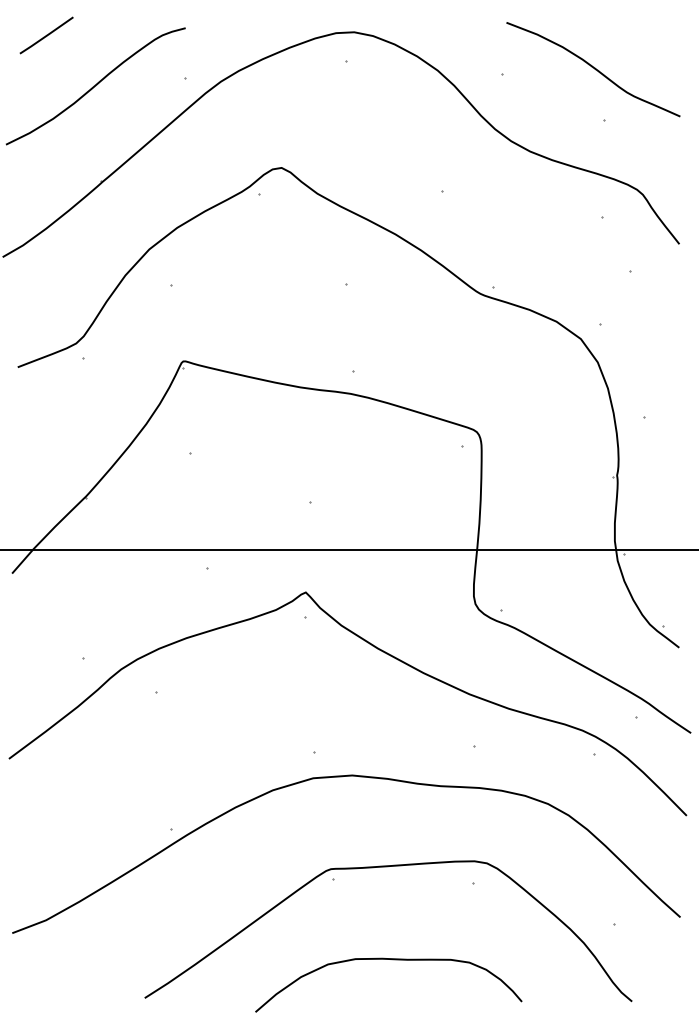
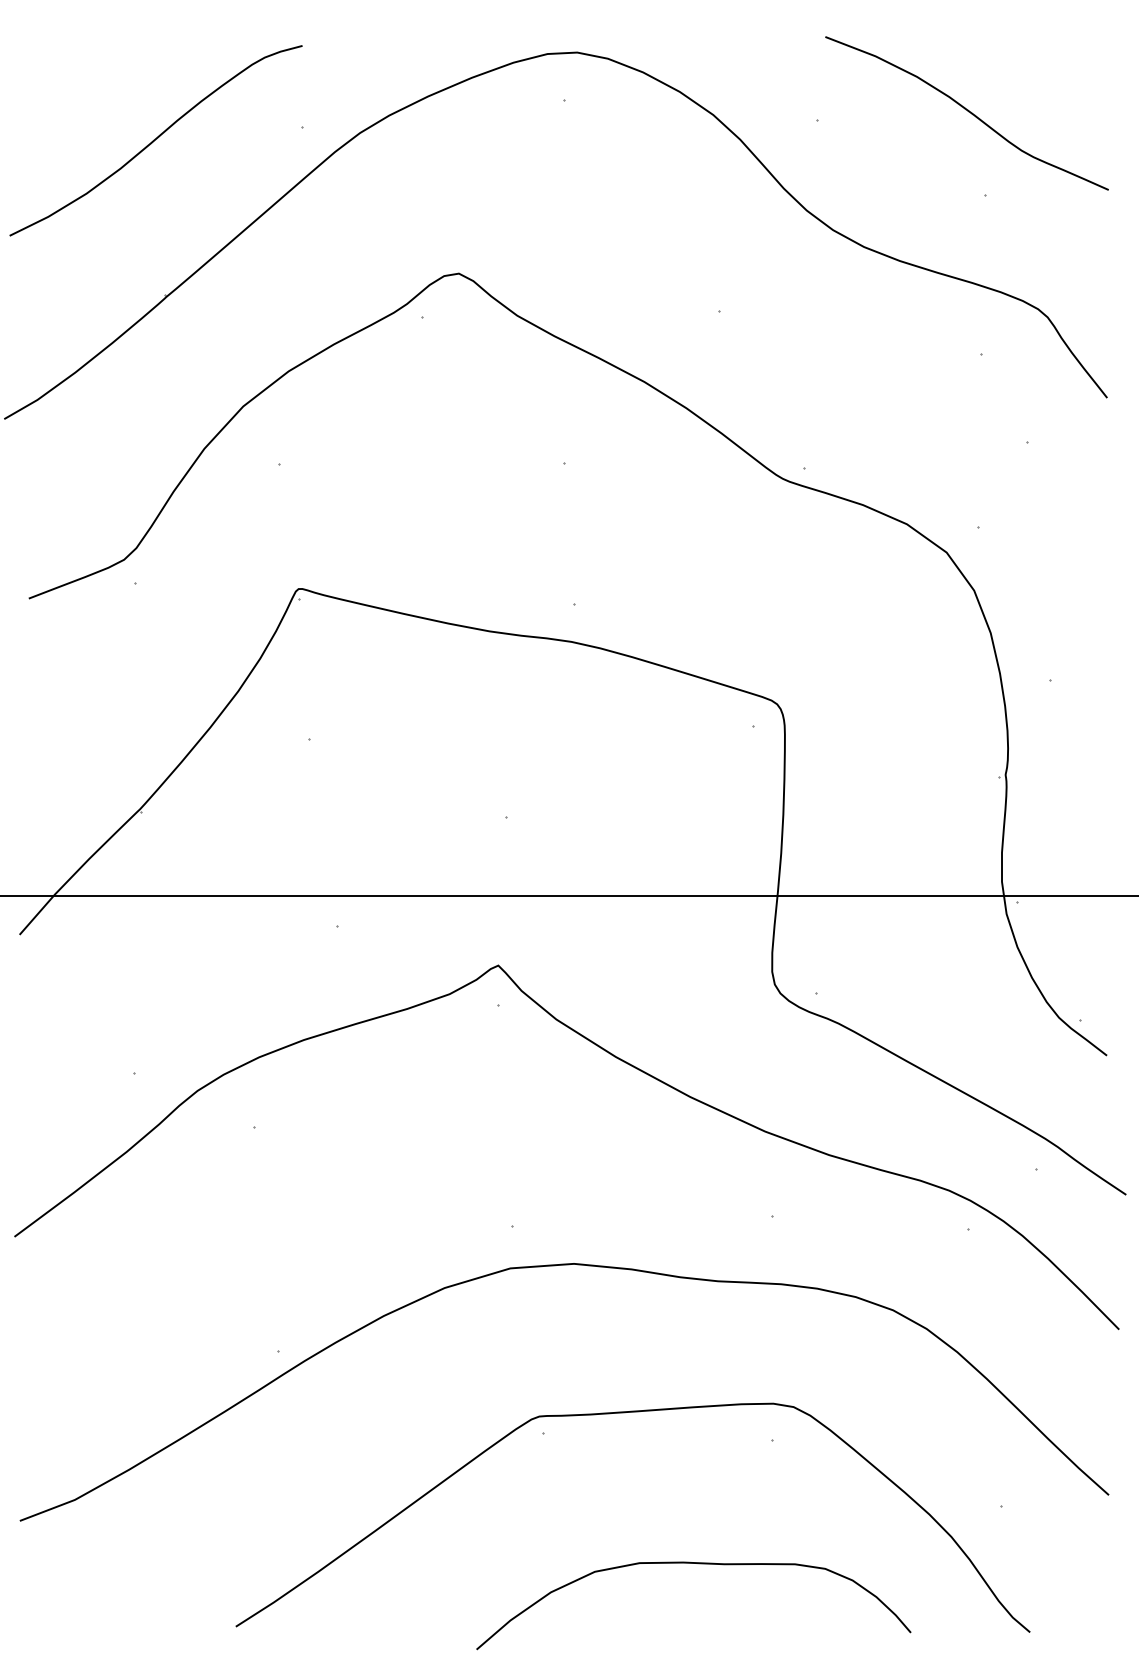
line: (46, 35) -> (75, 57), removed
curve: (392, 960) -> (699, 1565), moved

